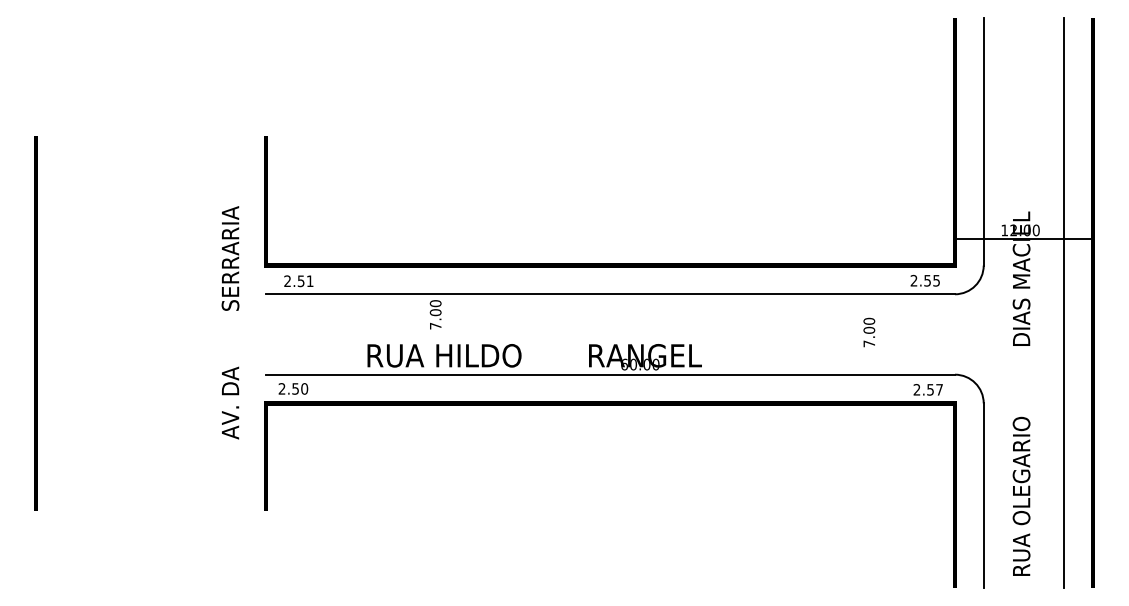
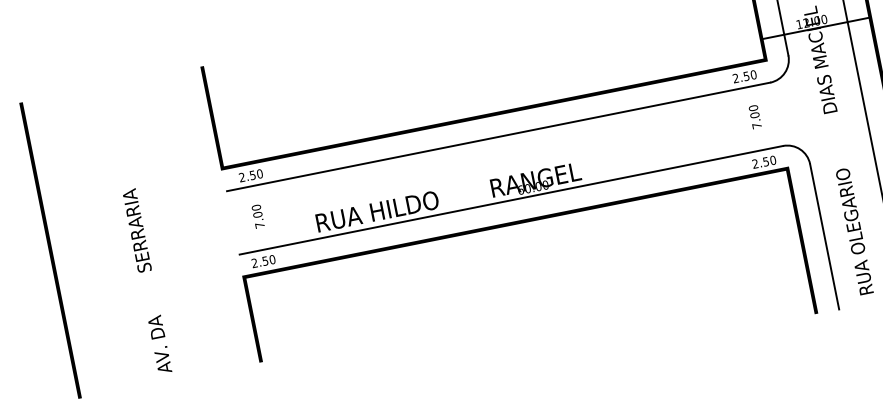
text: (936, 280) -> (753, 74), 2.55 -> 2.50
text: (309, 281) -> (259, 174), 2.51 -> 2.50
text: (435, 314) -> (257, 216), moved
text: (230, 322) -> (147, 281), moved
text: (869, 332) -> (755, 116), moved
text: (939, 389) -> (773, 160), 2.57 -> 2.50

